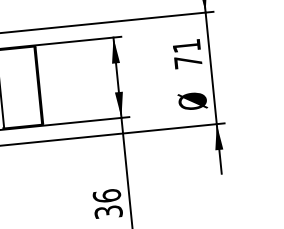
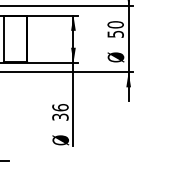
text: (187, 53) -> (115, 29), 71 -> 50

